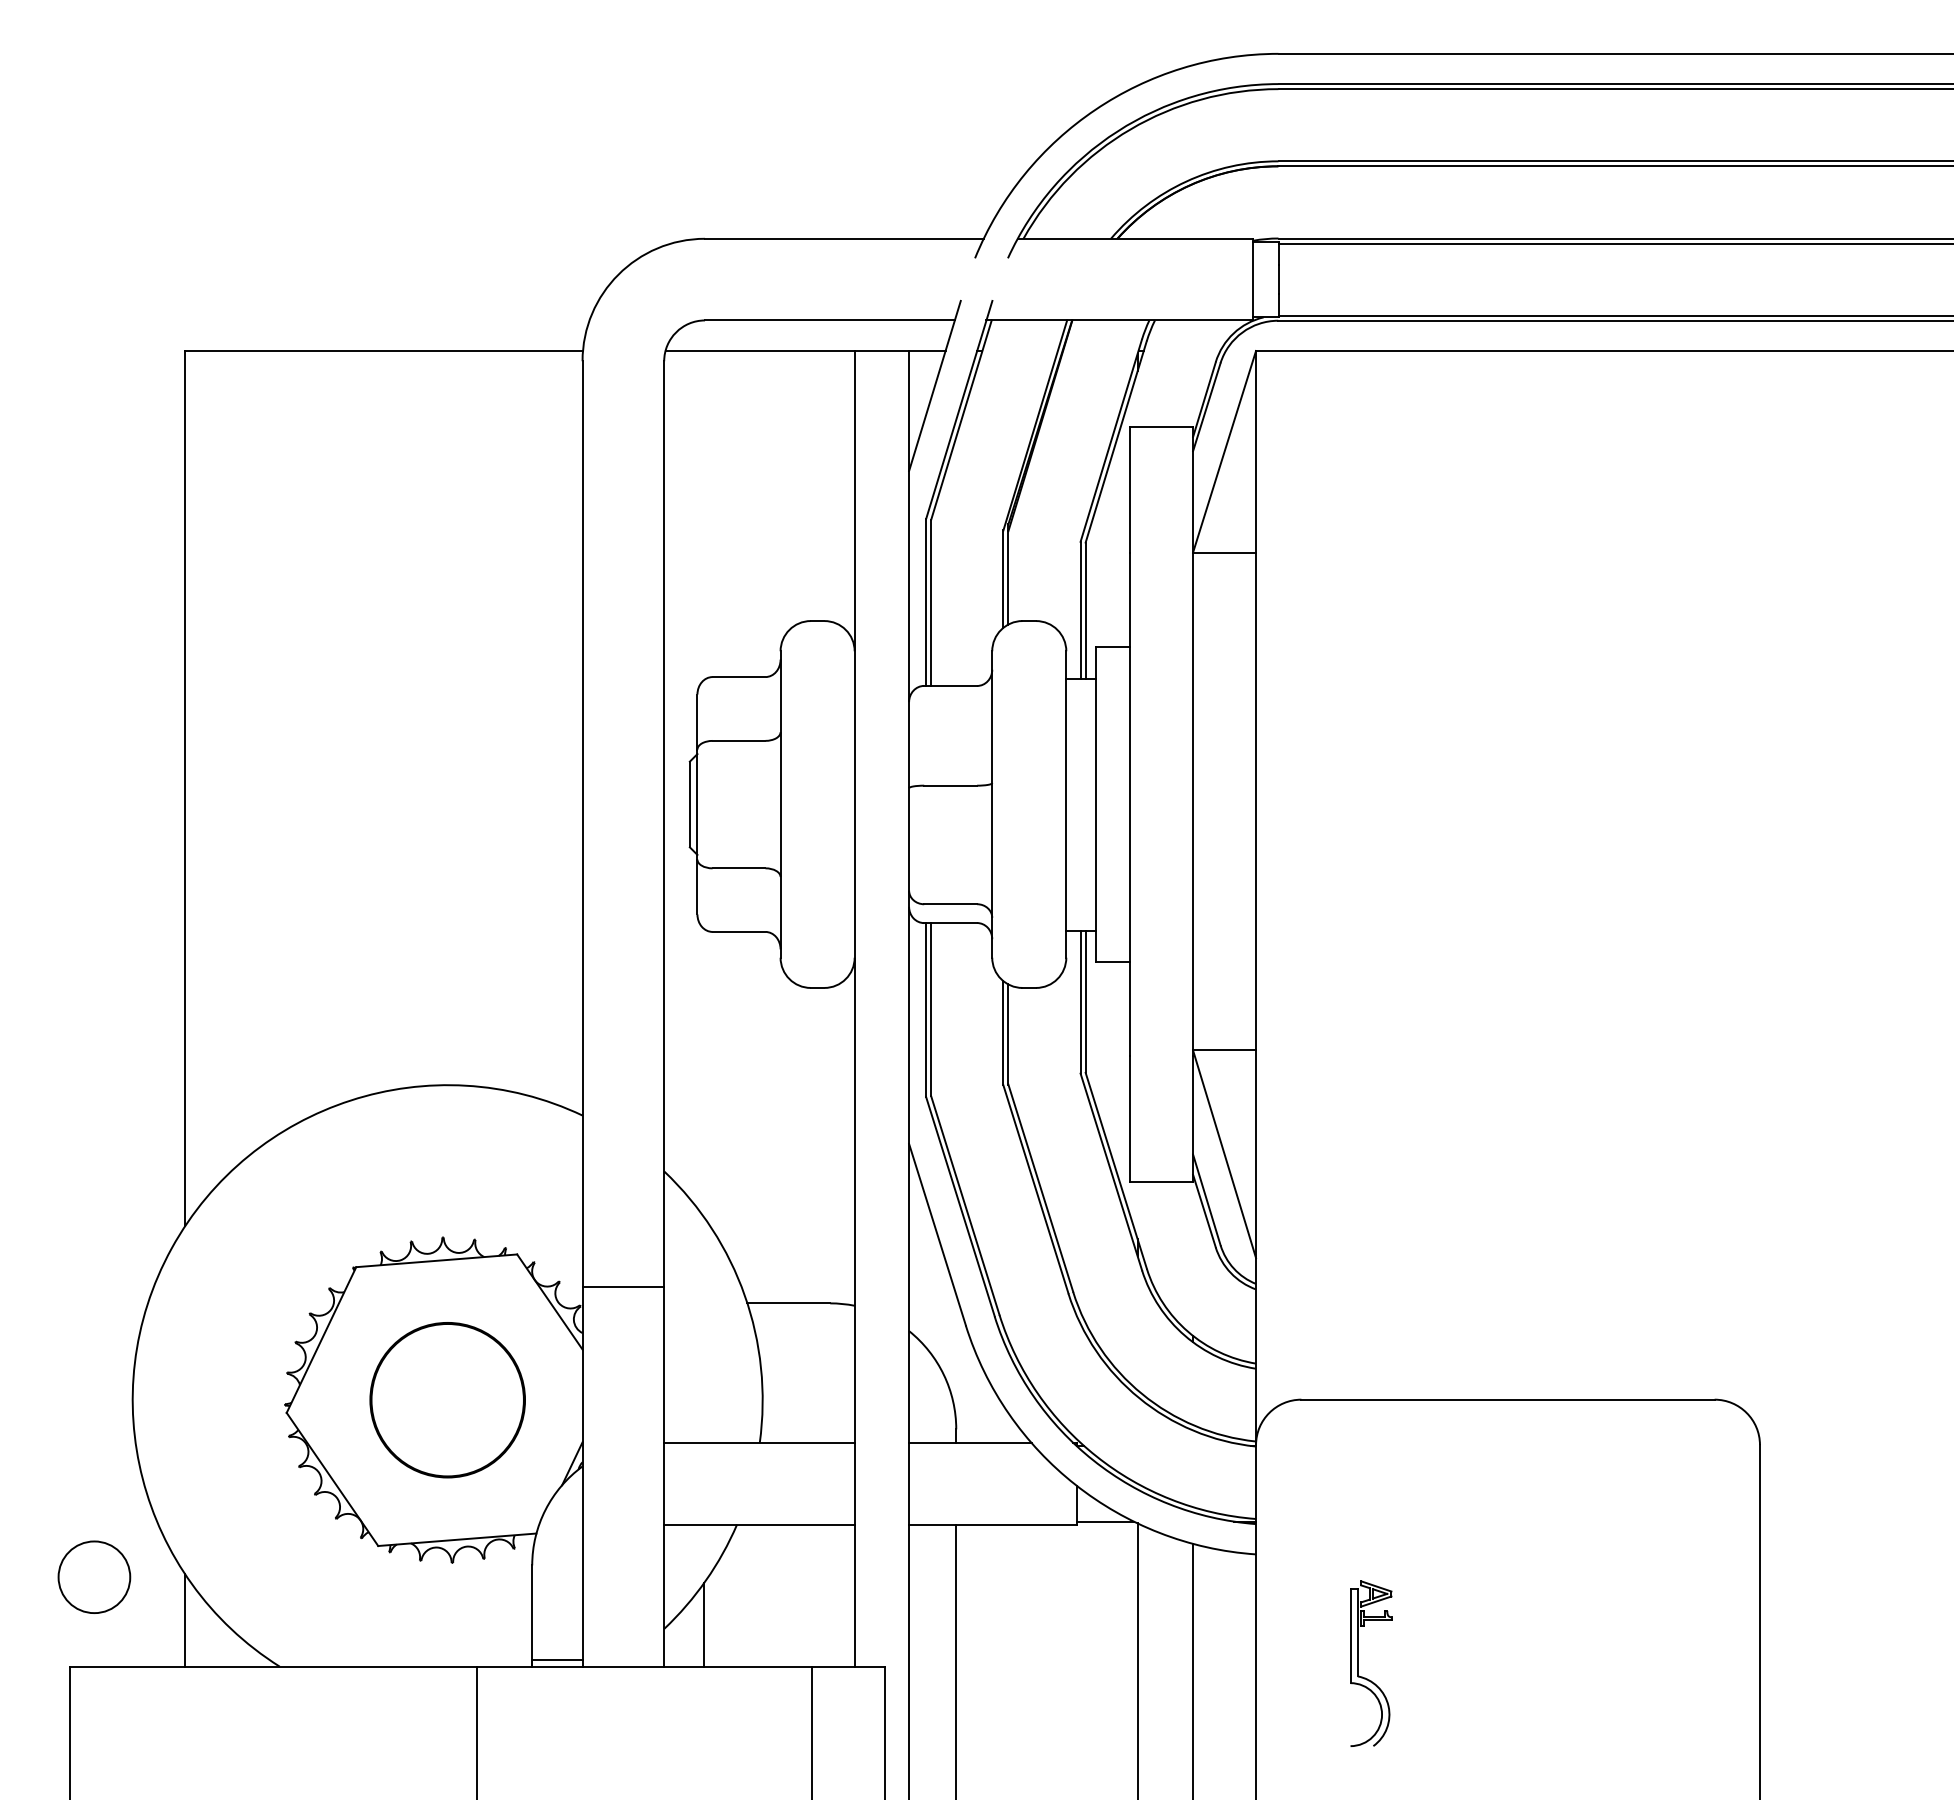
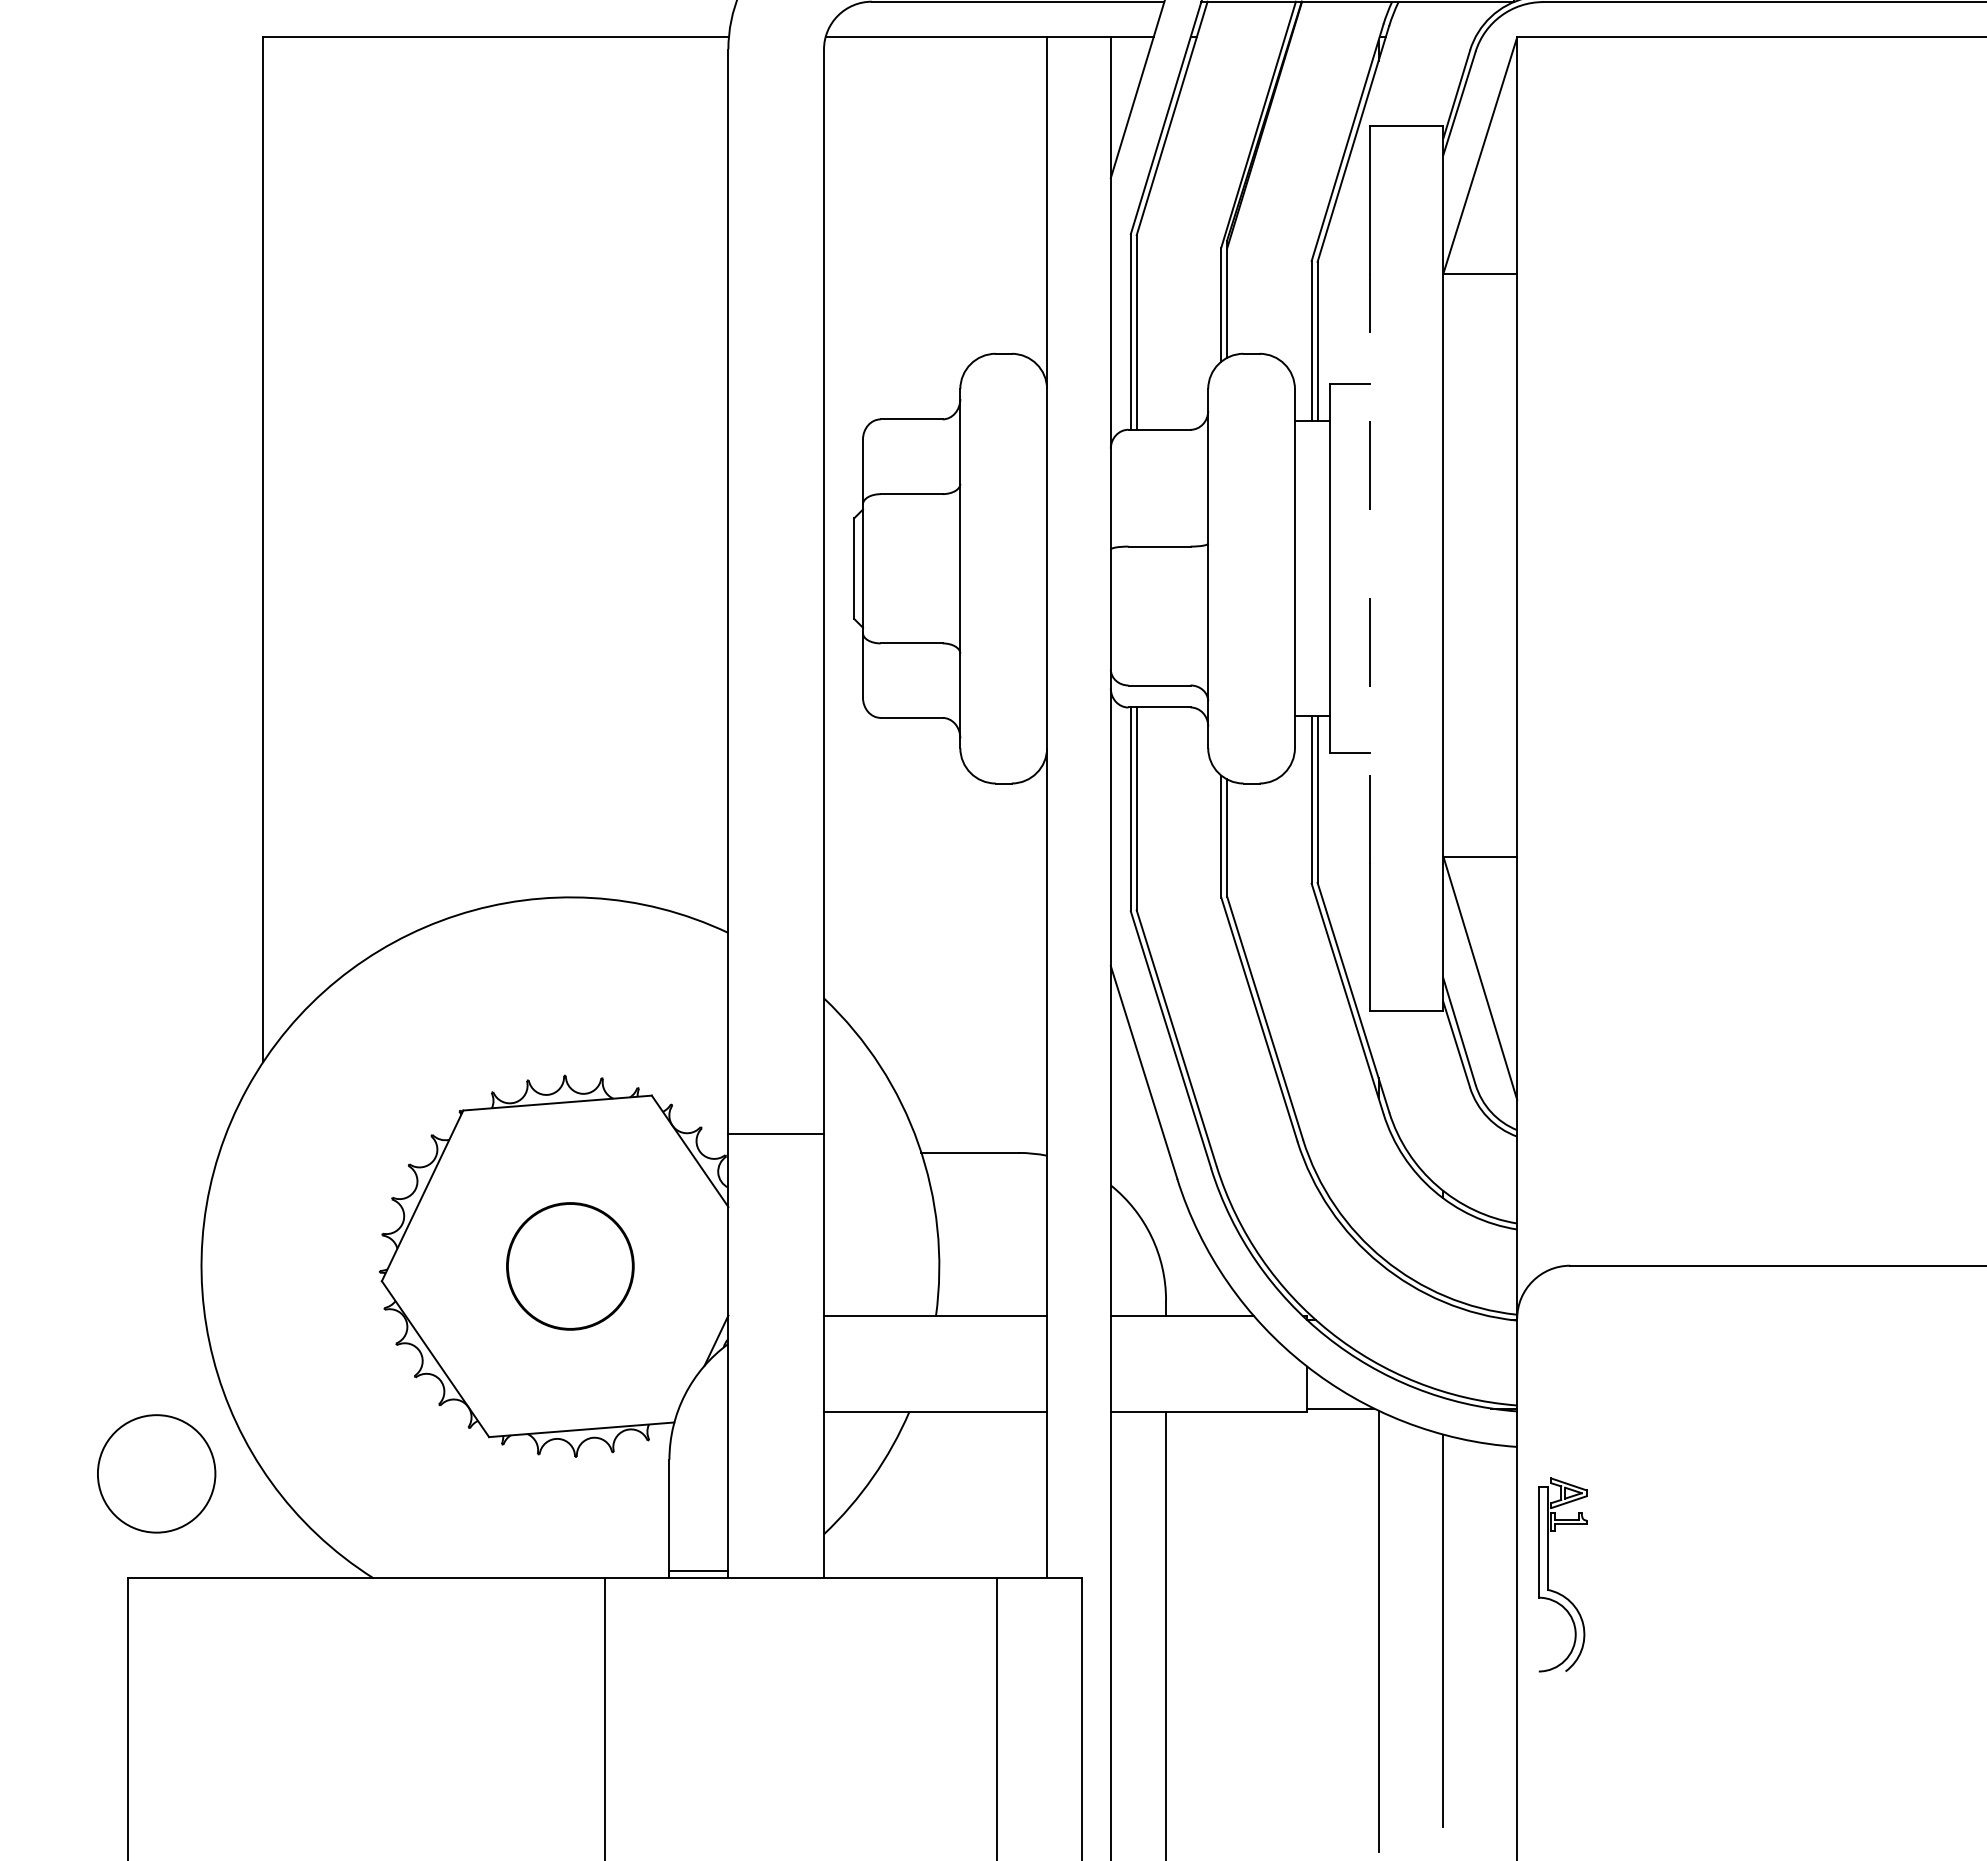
line: (1130, 804) -> (1370, 568), solid -> dashed
circle: (447, 1400) -> (570, 1266), size x0.7
circle: (94, 1576) -> (156, 1472), size x1.4
line: (185, 1620) -> (263, 1524), removed
line: (704, 1624) -> (871, 1529), removed
part: (1358, 1663) -> (1548, 1574), moved

